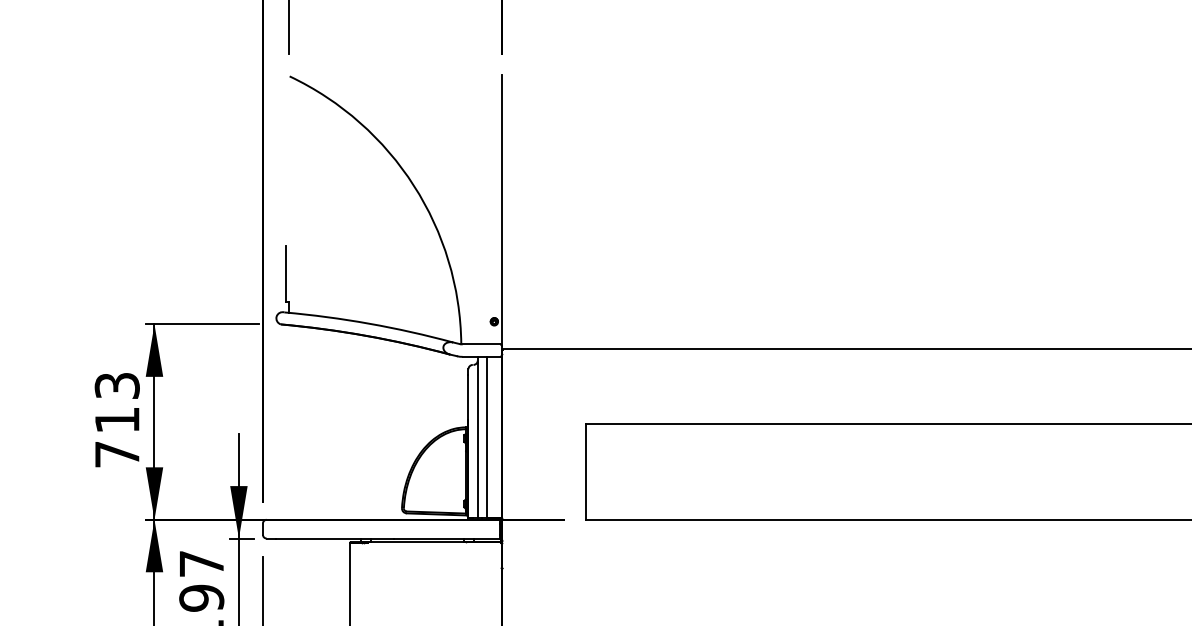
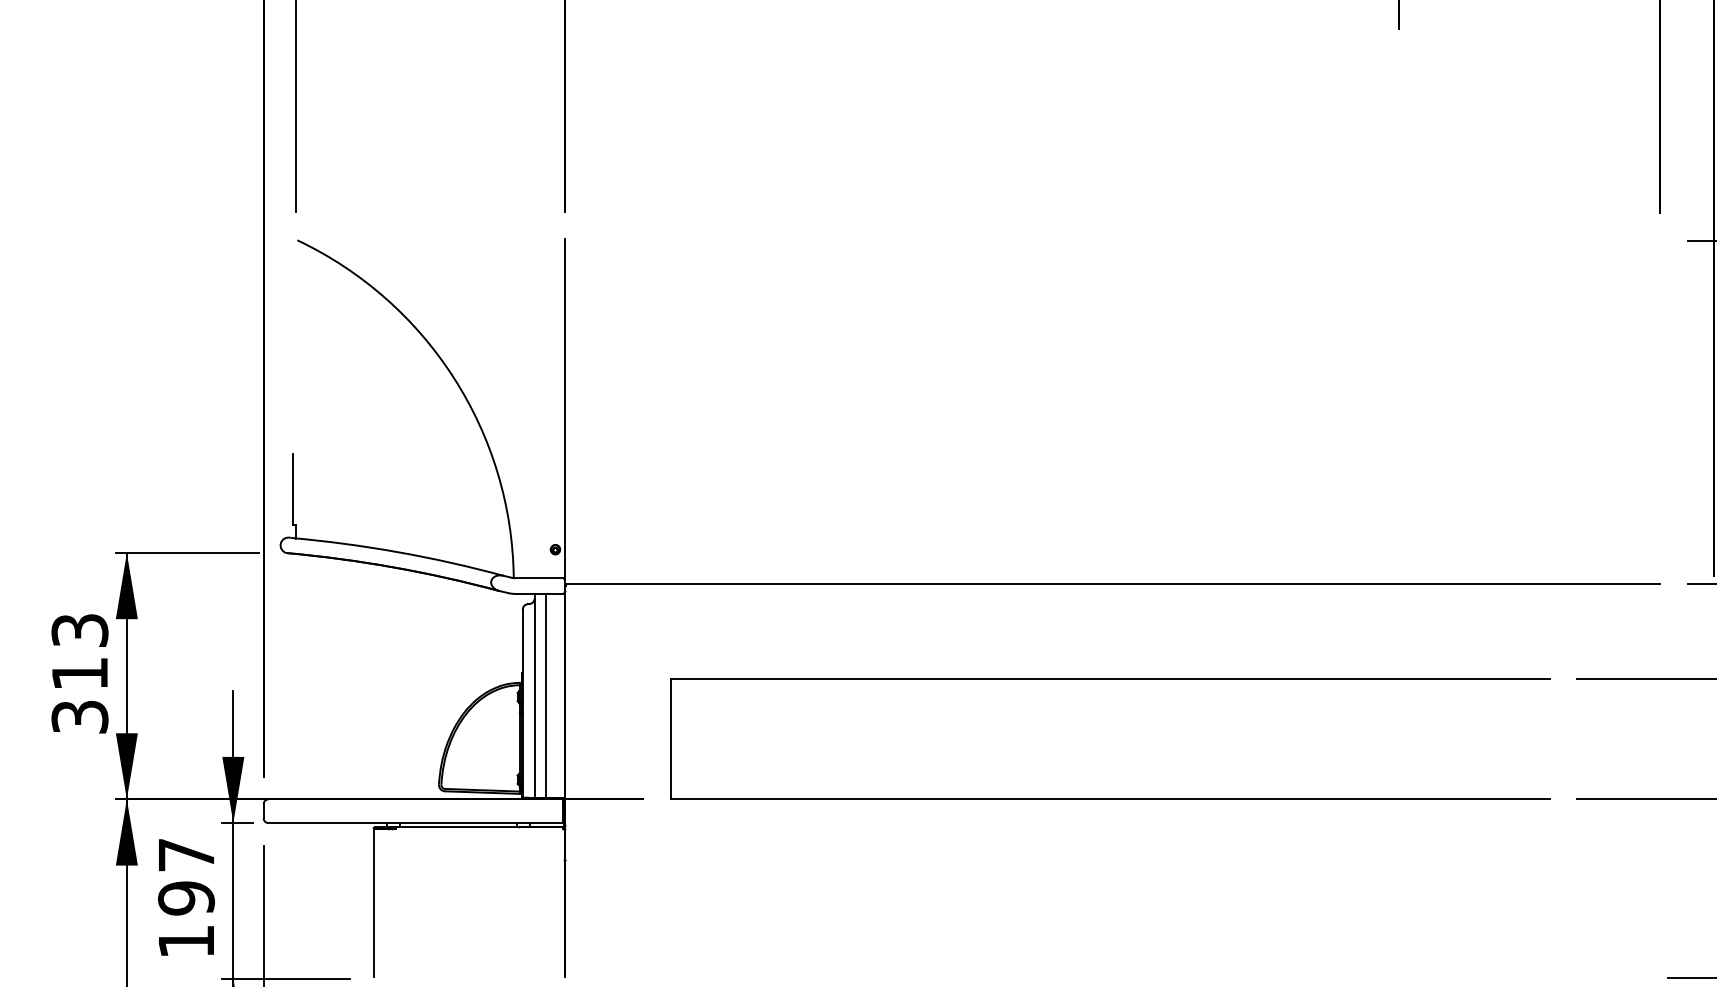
text: (116, 454) -> (79, 716), 713 -> 313

